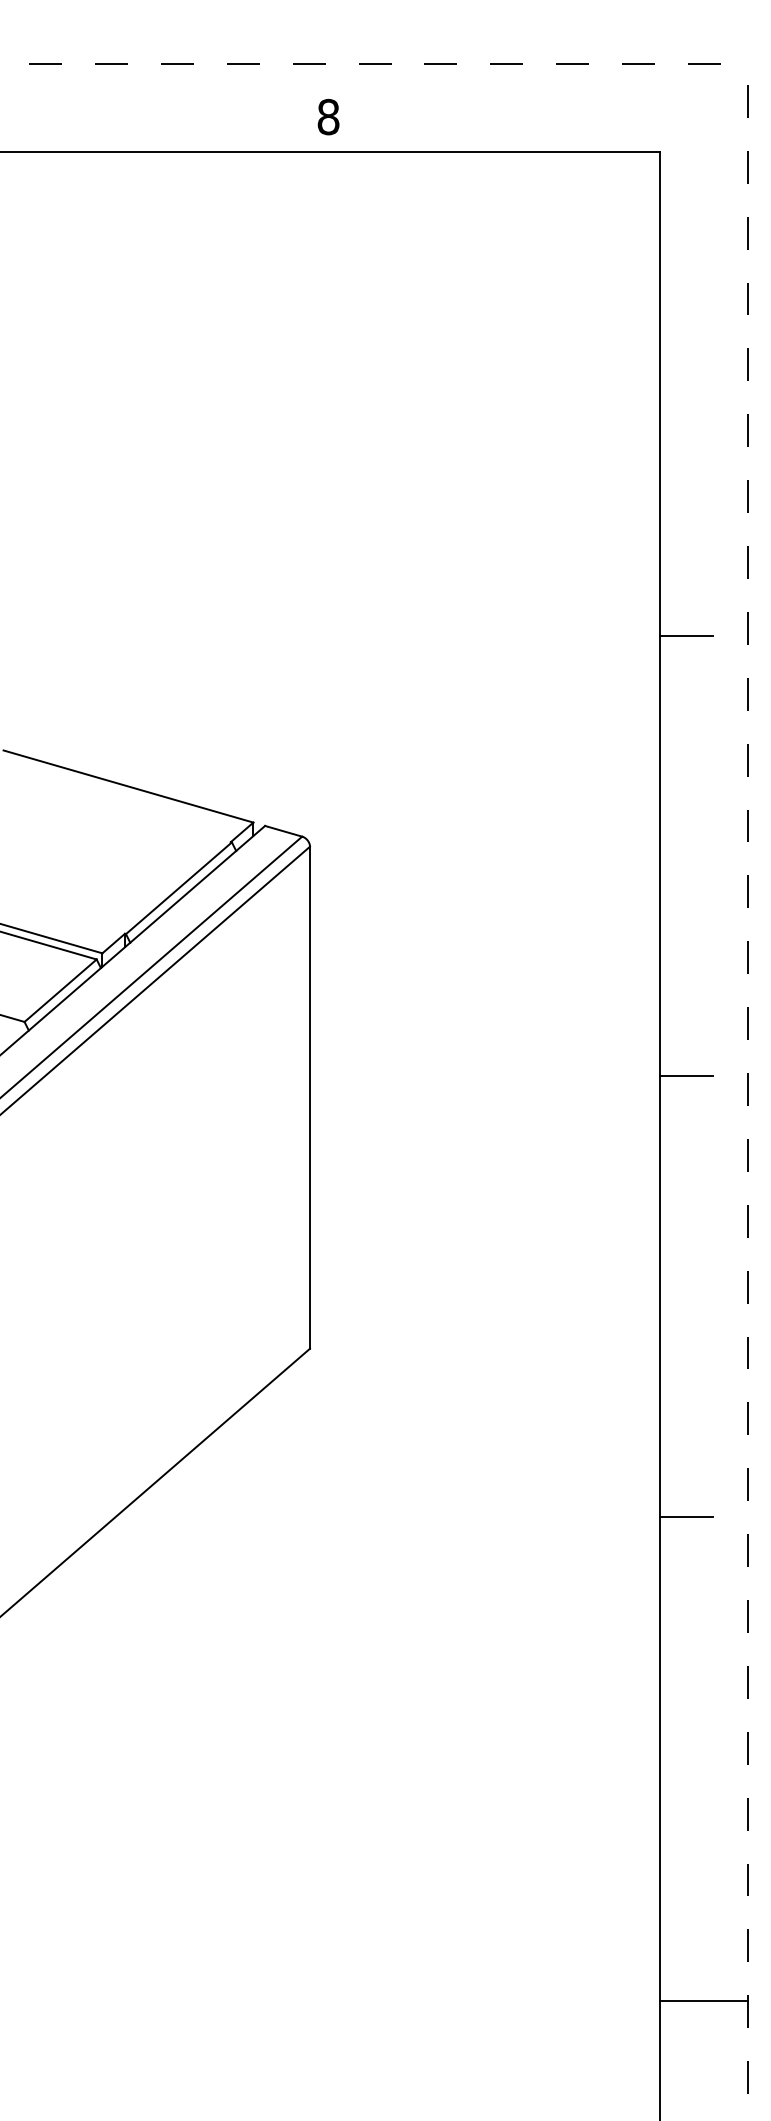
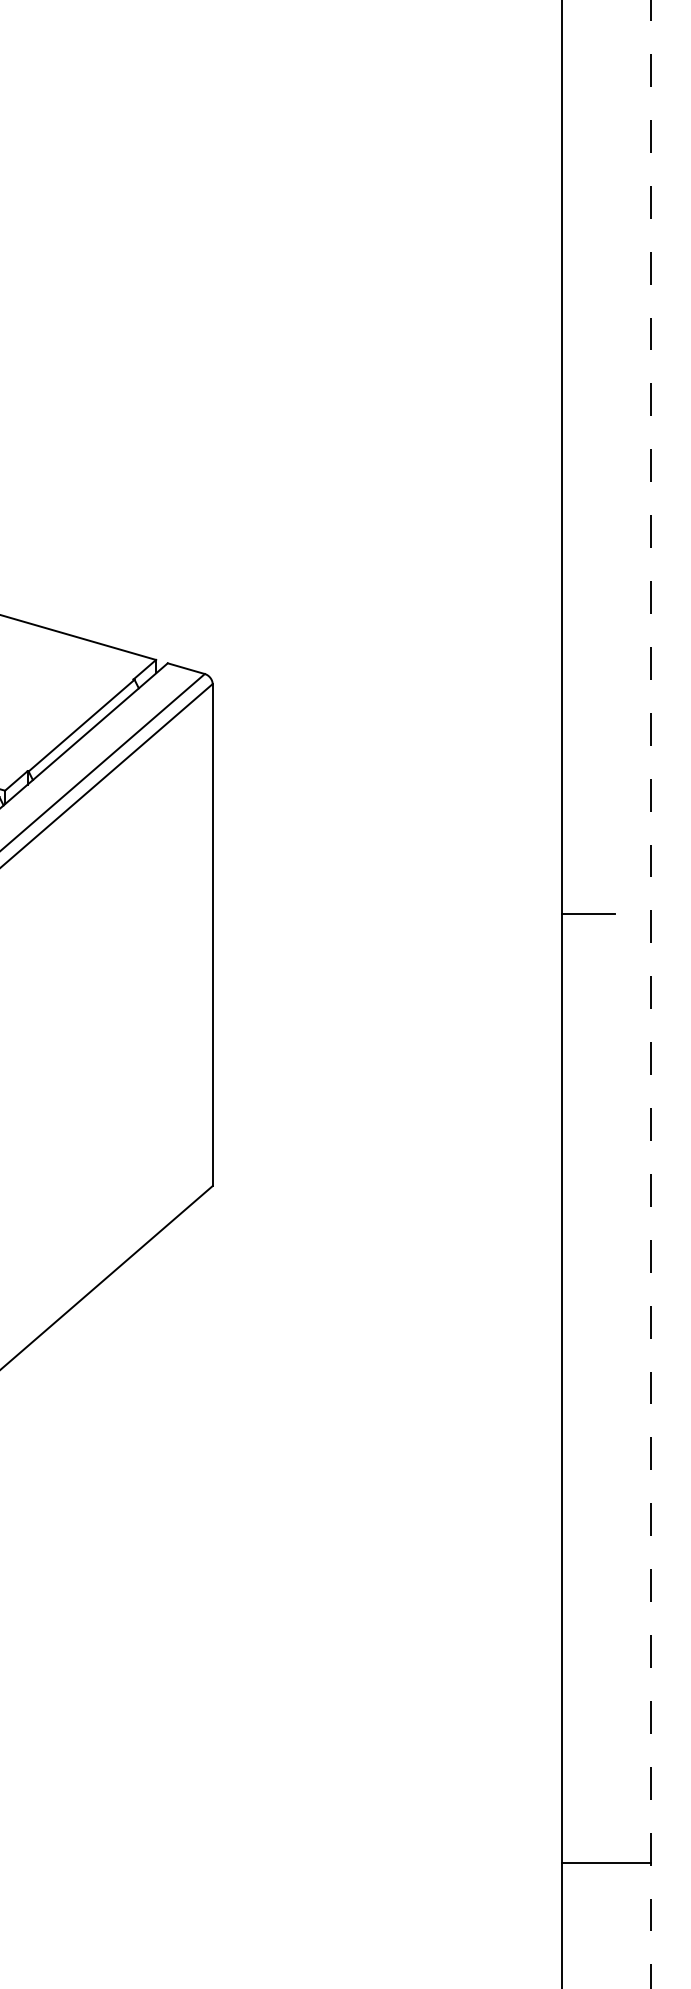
line: (685, 636) -> (588, 473), removed
line: (685, 1516) -> (588, 1353), removed
line: (703, 2001) -> (606, 1863), moved

